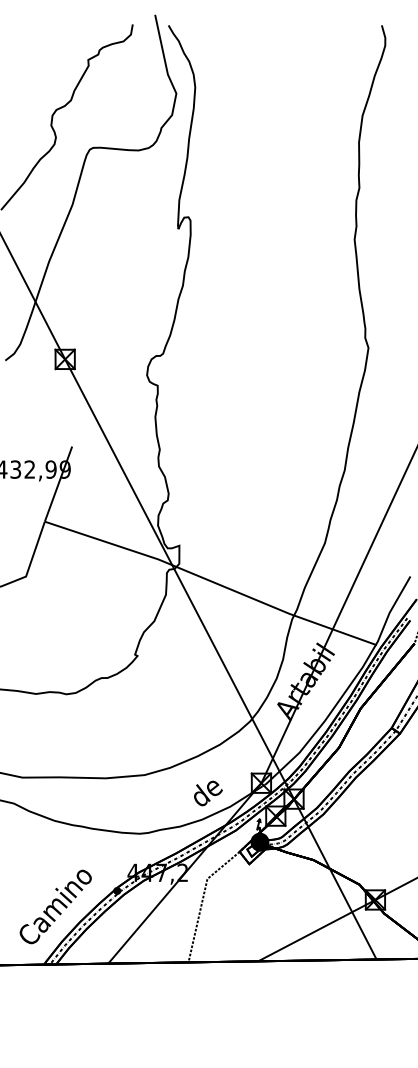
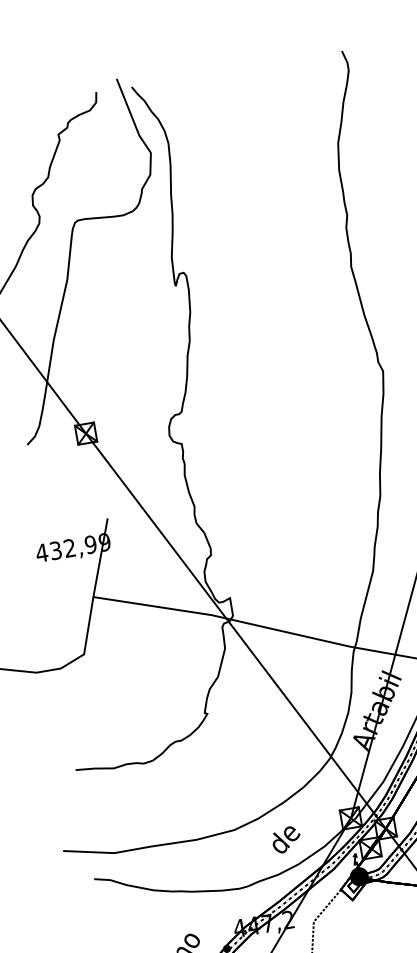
text: (208, 793) -> (286, 839), moved

